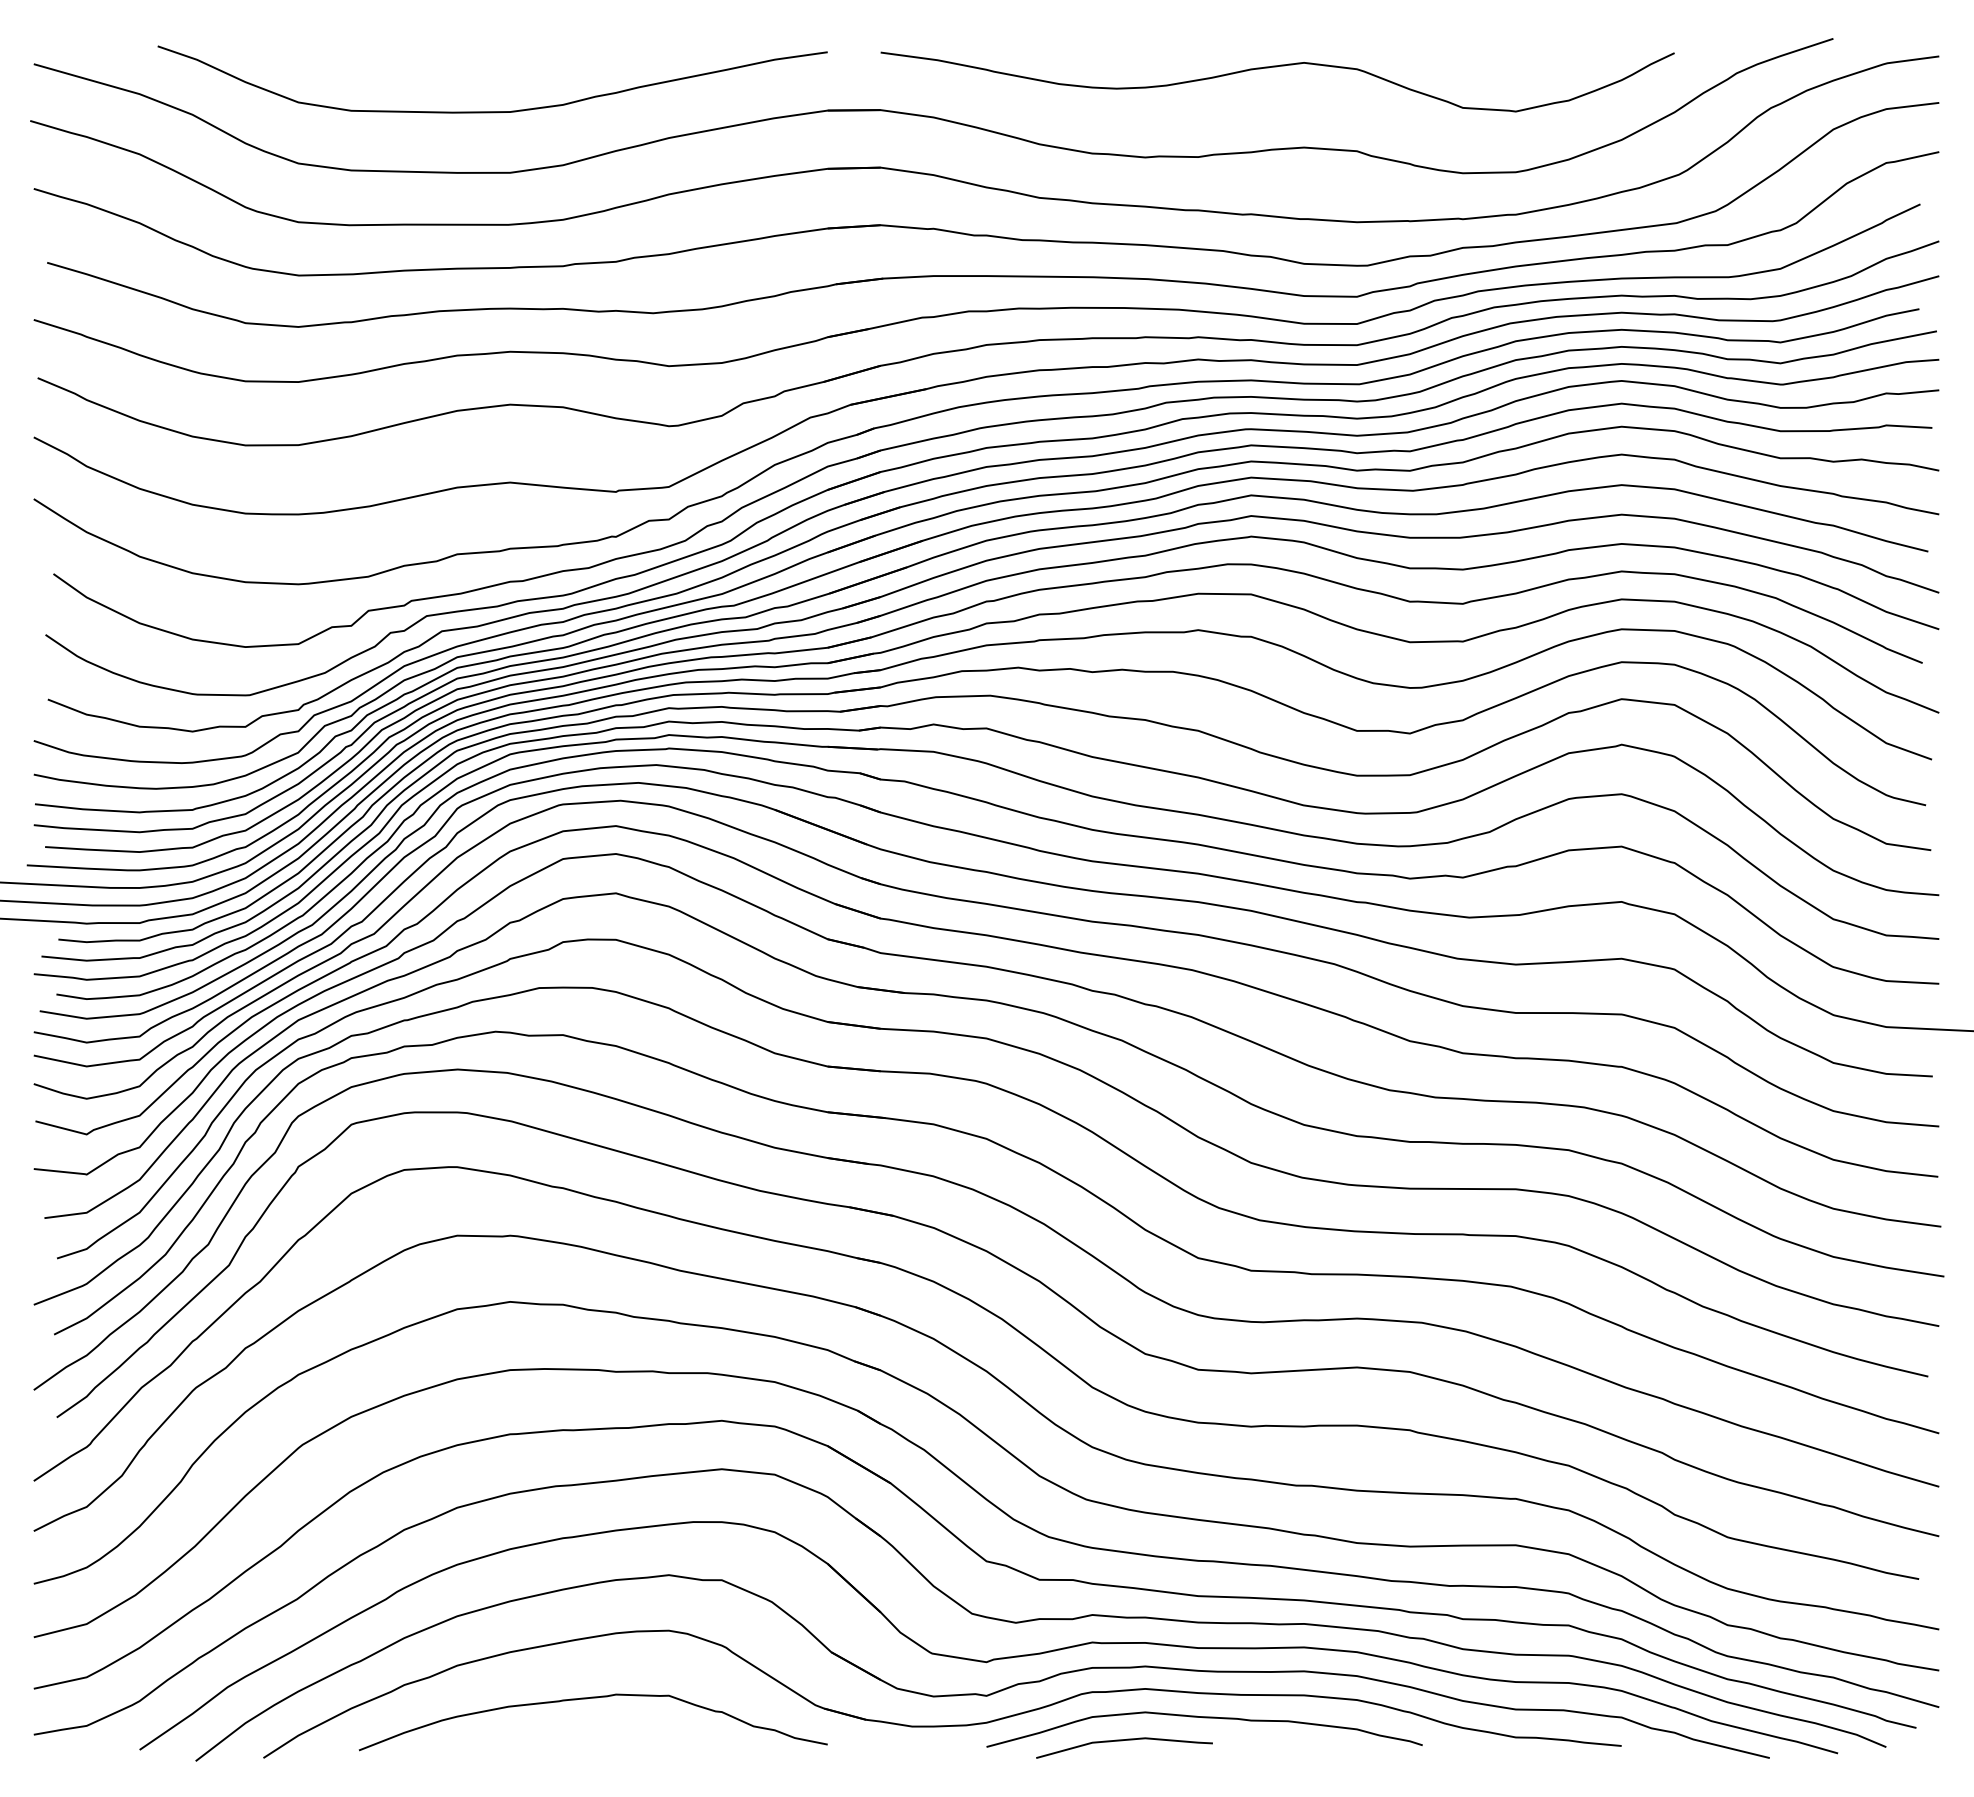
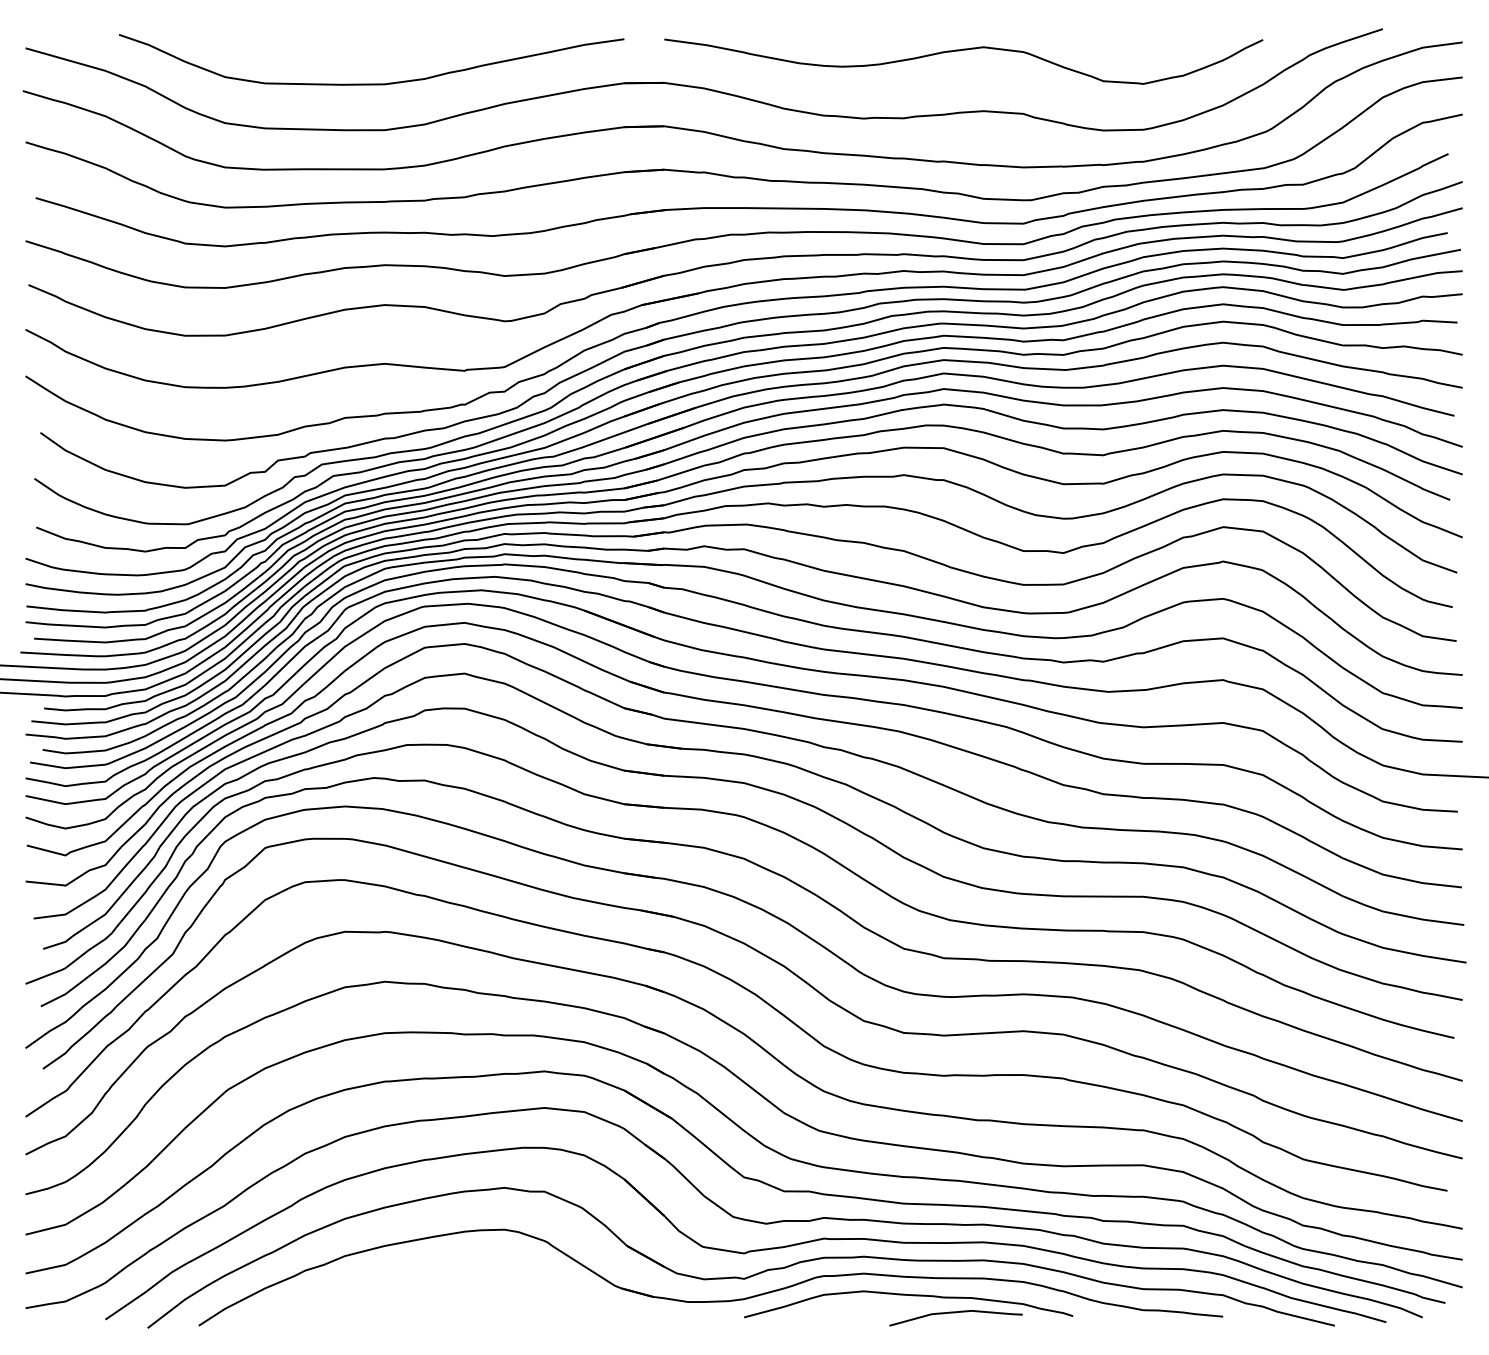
curve: (587, 1699) -> (443, 1281), removed
line: (1122, 1741) -> (954, 1313), moved

